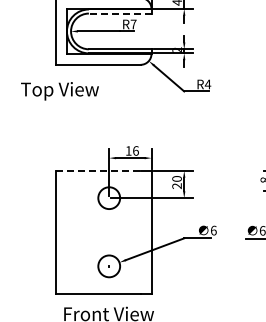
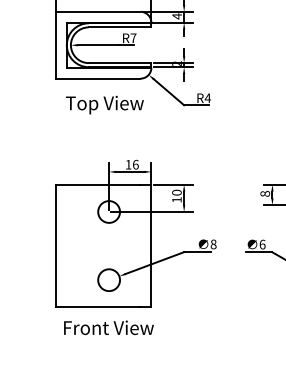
line: (119, 13) -> (119, 27), dashed -> solid
text: (59, 90) -> (104, 104), moved
line: (98, 170) -> (98, 184), dashed -> solid
text: (176, 185) -> (176, 199), 20 -> 10
text: (213, 230) -> (213, 244), 6 -> 8

